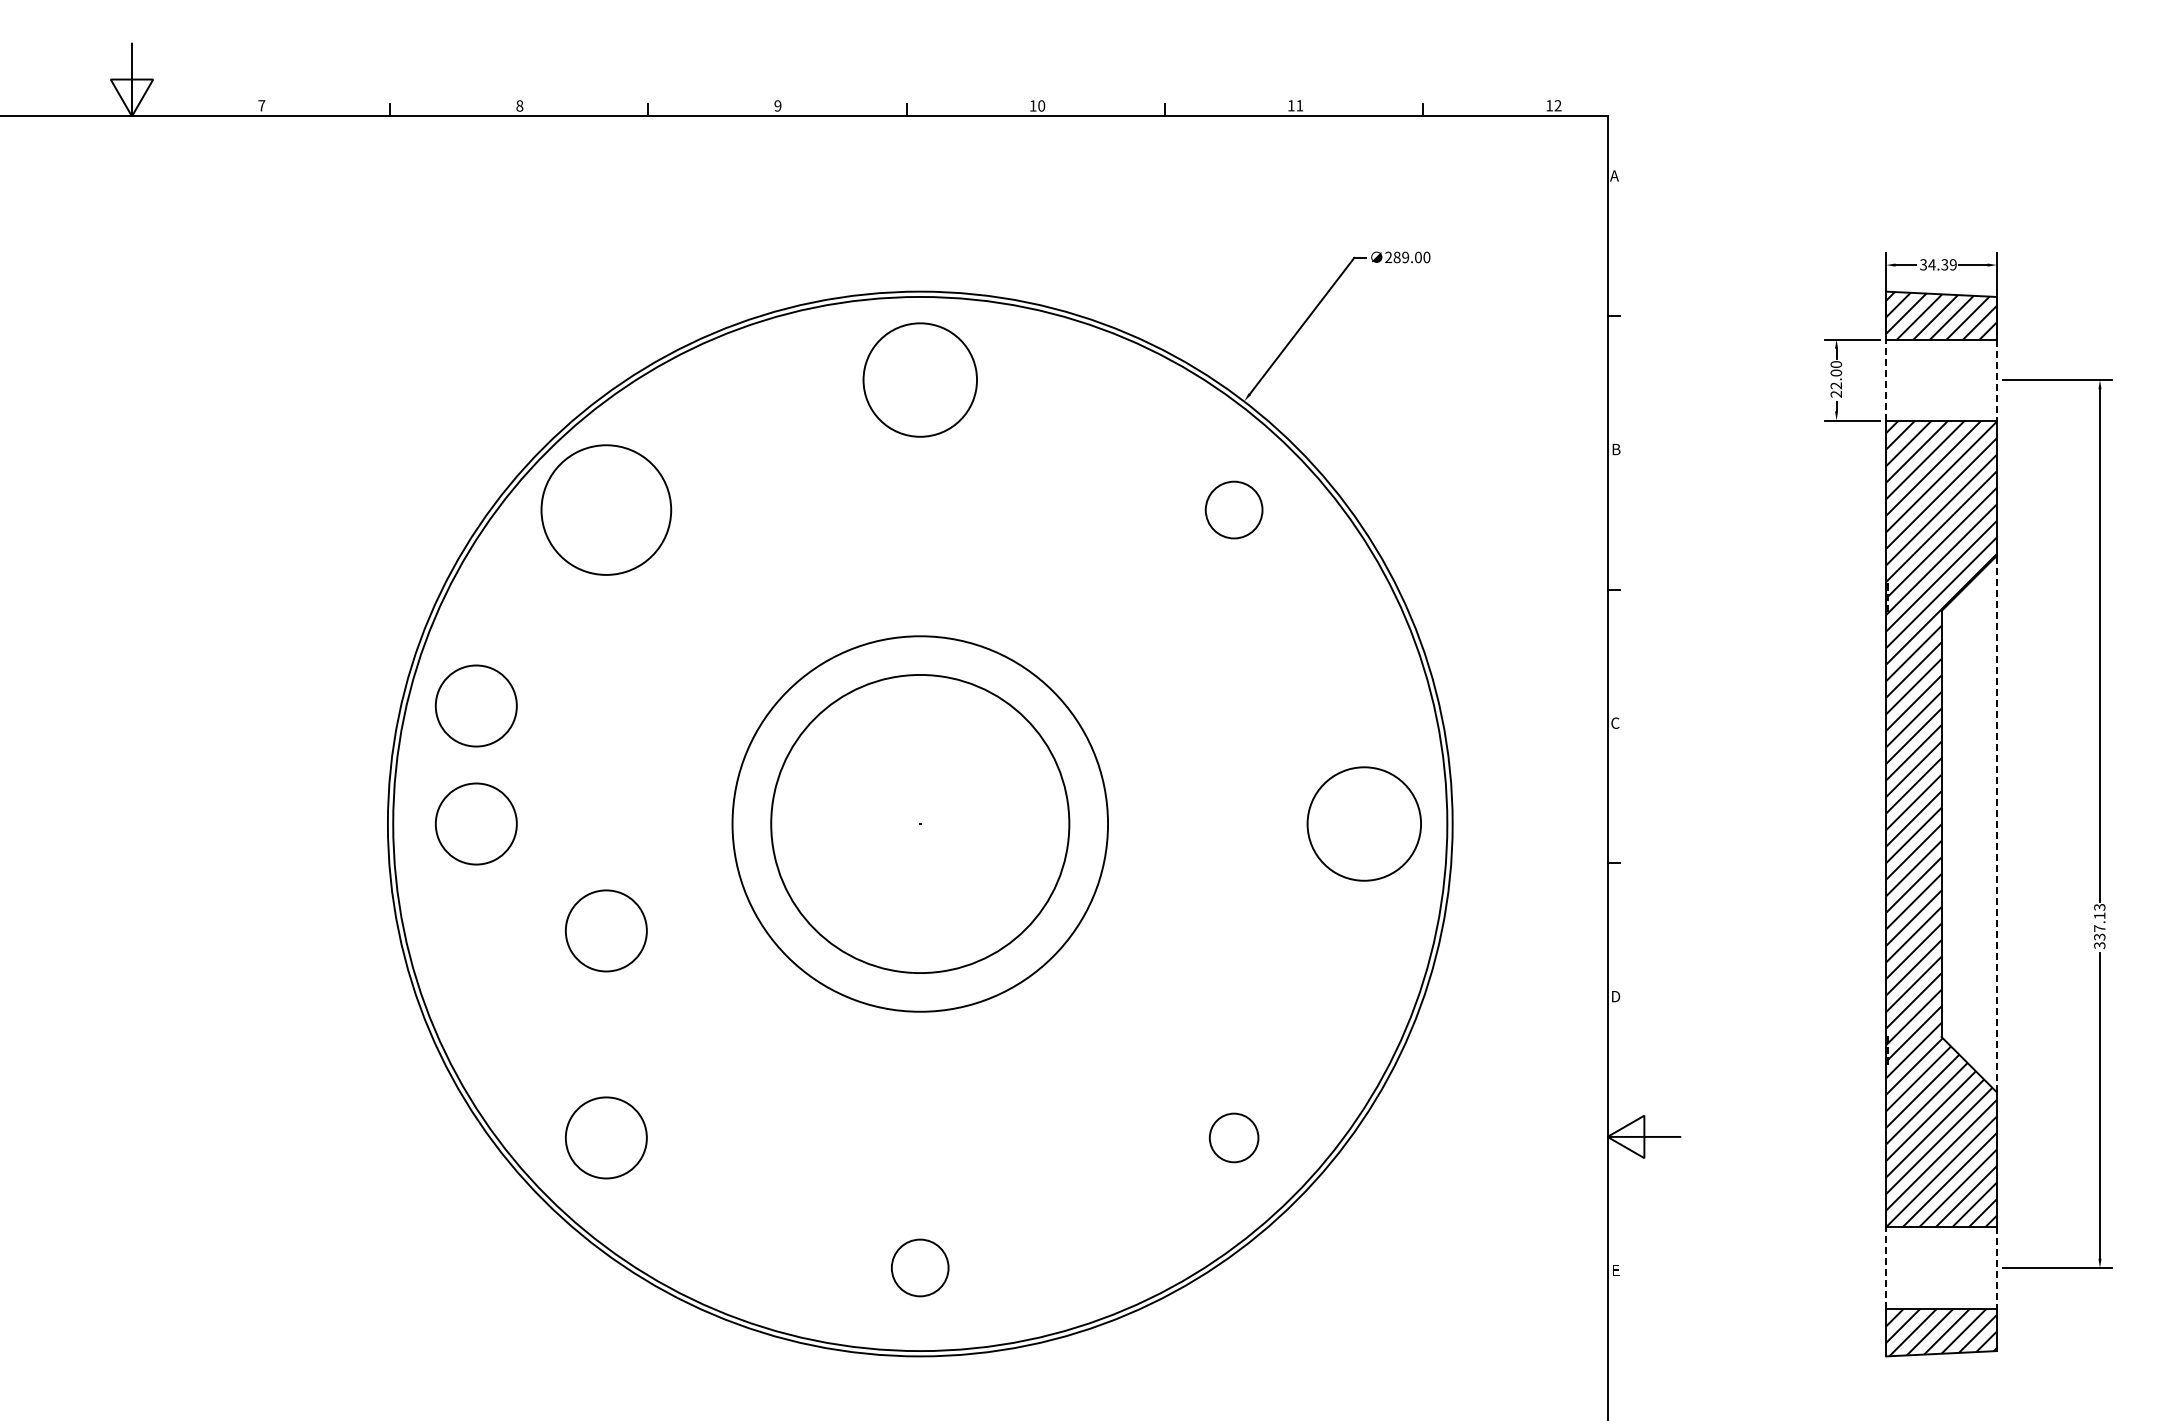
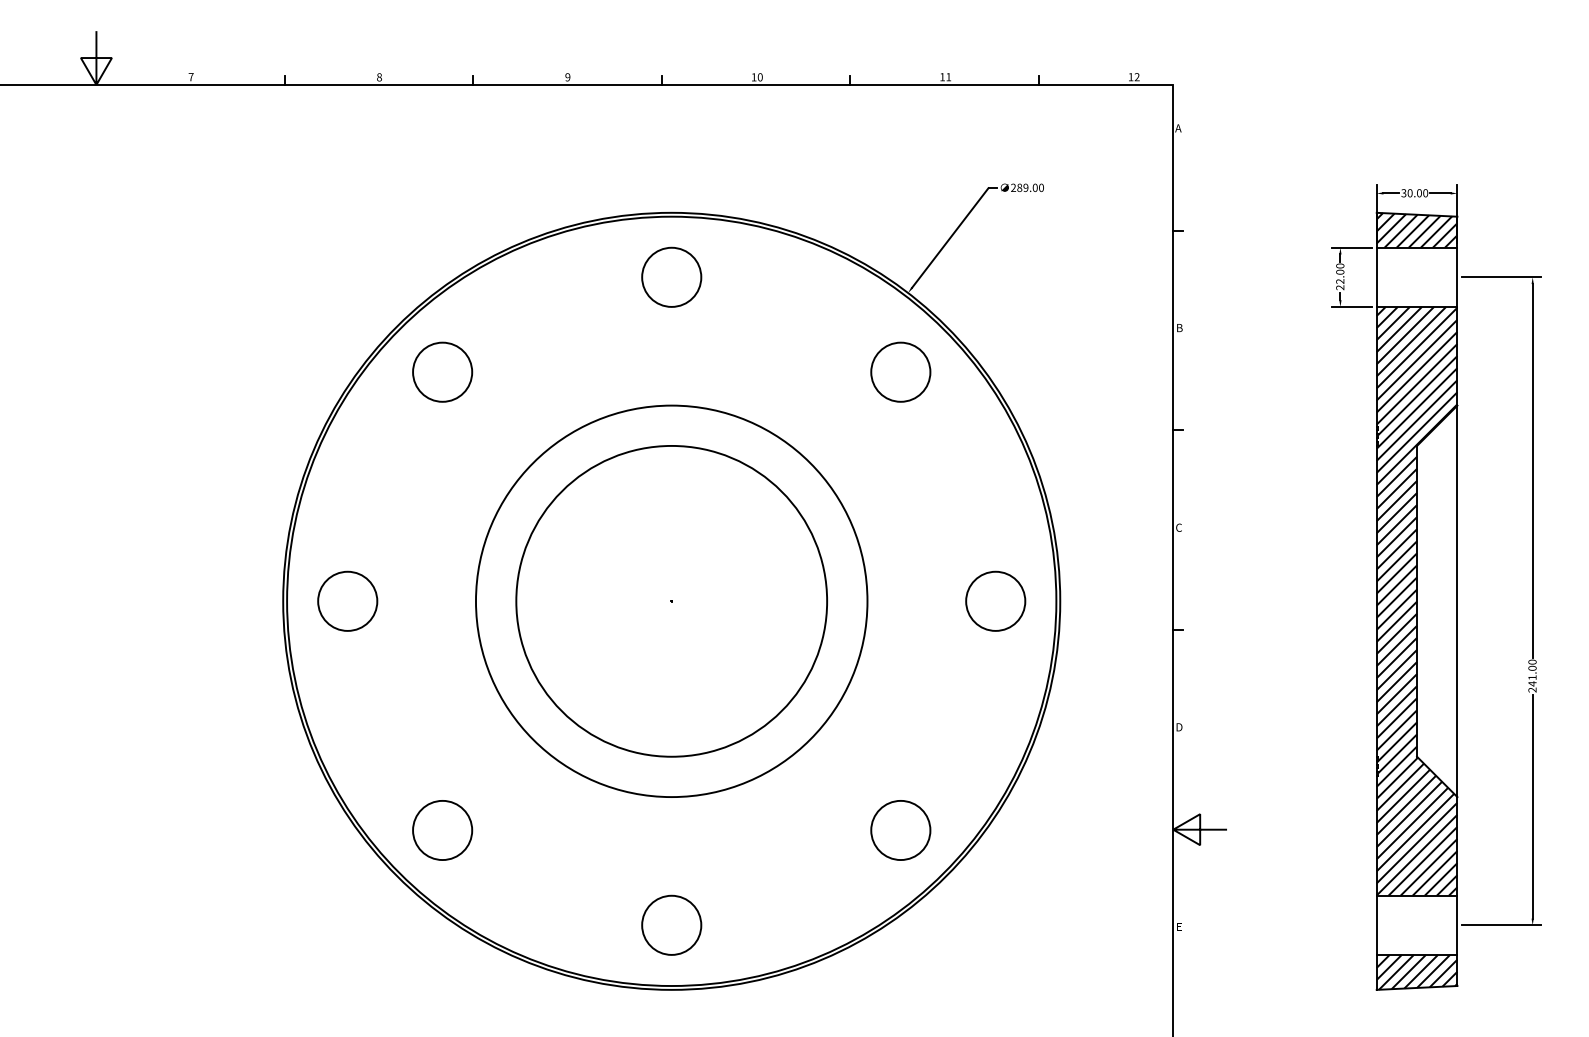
text: (1942, 264) -> (1417, 193), 34.39 -> 30.00
circle: (919, 379) -> (671, 276), size x0.71
line: (1886, 380) -> (1376, 277), dashed -> solid
line: (1996, 380) -> (1457, 277), dashed -> solid
circle: (605, 509) -> (442, 371), size x0.62
circle: (1233, 509) -> (900, 371), size x1.43
circle: (475, 705) -> (347, 514), removed
circle: (920, 823) -> (671, 600), size x1.43
circle: (920, 823) -> (671, 600), size x1.43
circle: (1363, 823) -> (995, 600), size x0.71
line: (1996, 823) -> (1457, 600), dashed -> solid
text: (2099, 926) -> (1532, 676), 337.13 -> 241.00
circle: (606, 930) -> (442, 679), removed
circle: (1233, 1137) -> (900, 830), size x1.67
circle: (919, 1267) -> (671, 924), size x1.43
line: (1886, 1267) -> (1376, 924), dashed -> solid
line: (1996, 1267) -> (1457, 924), dashed -> solid

